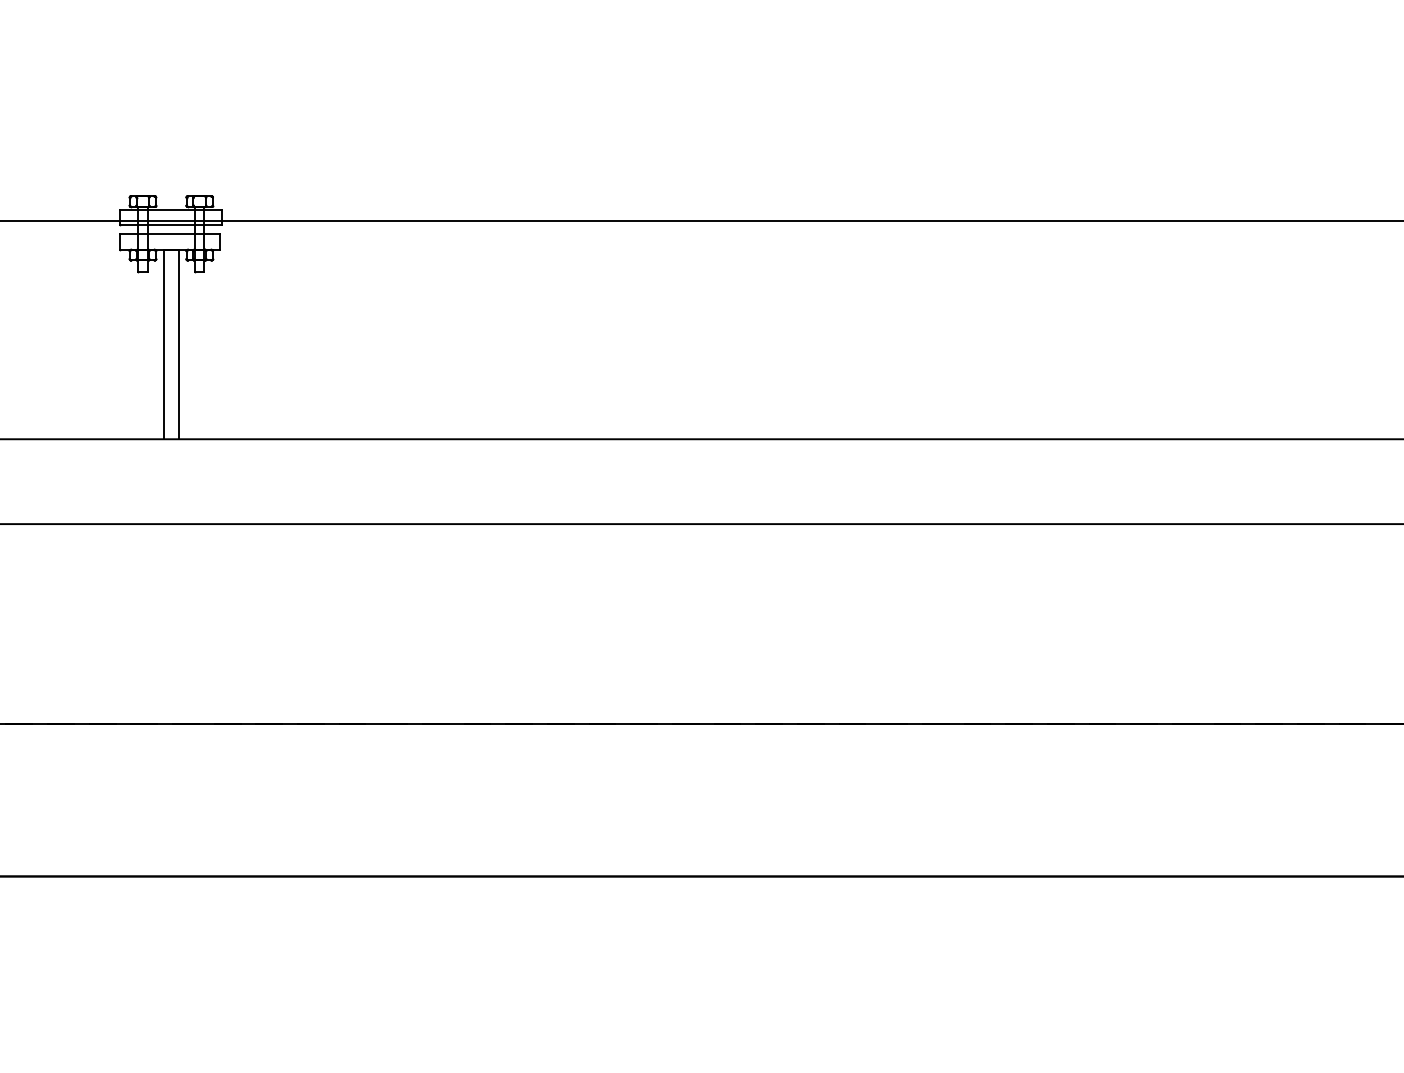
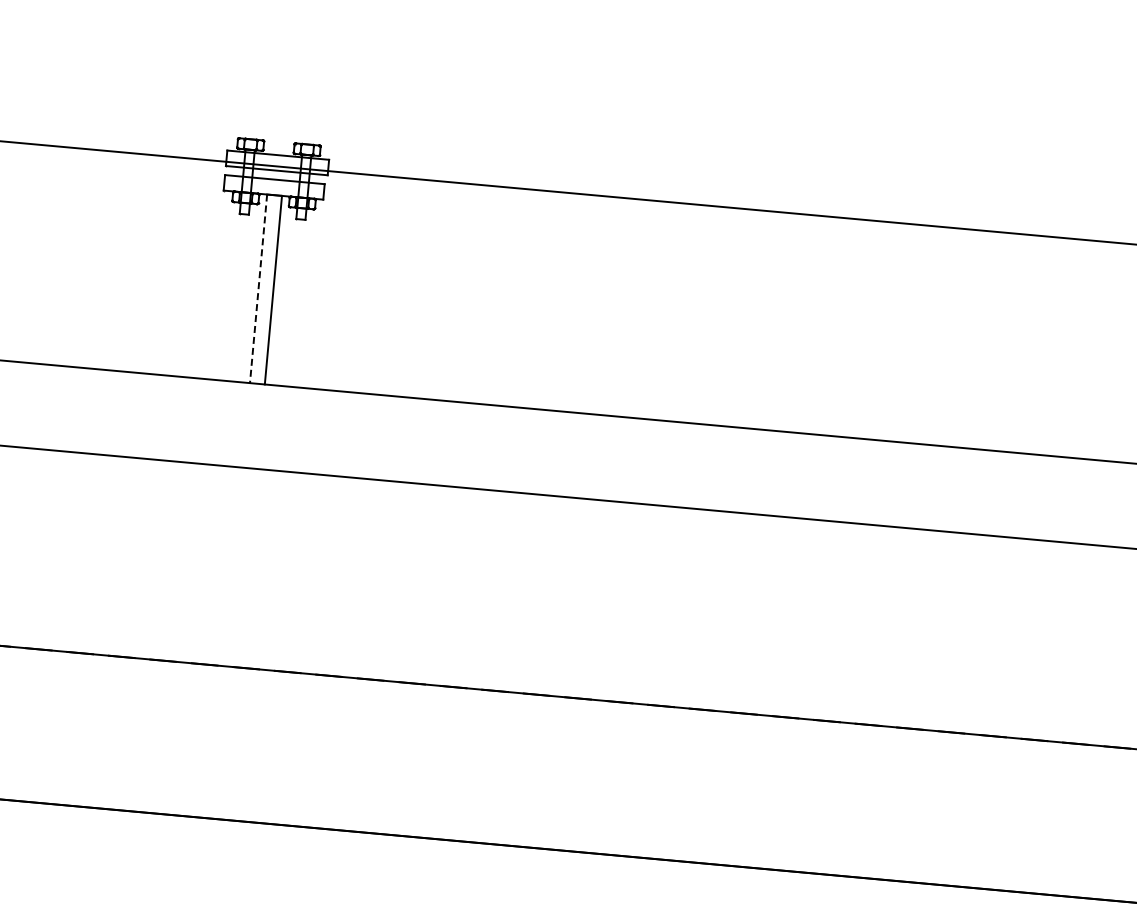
line: (163, 344) -> (258, 288), solid -> dashed

